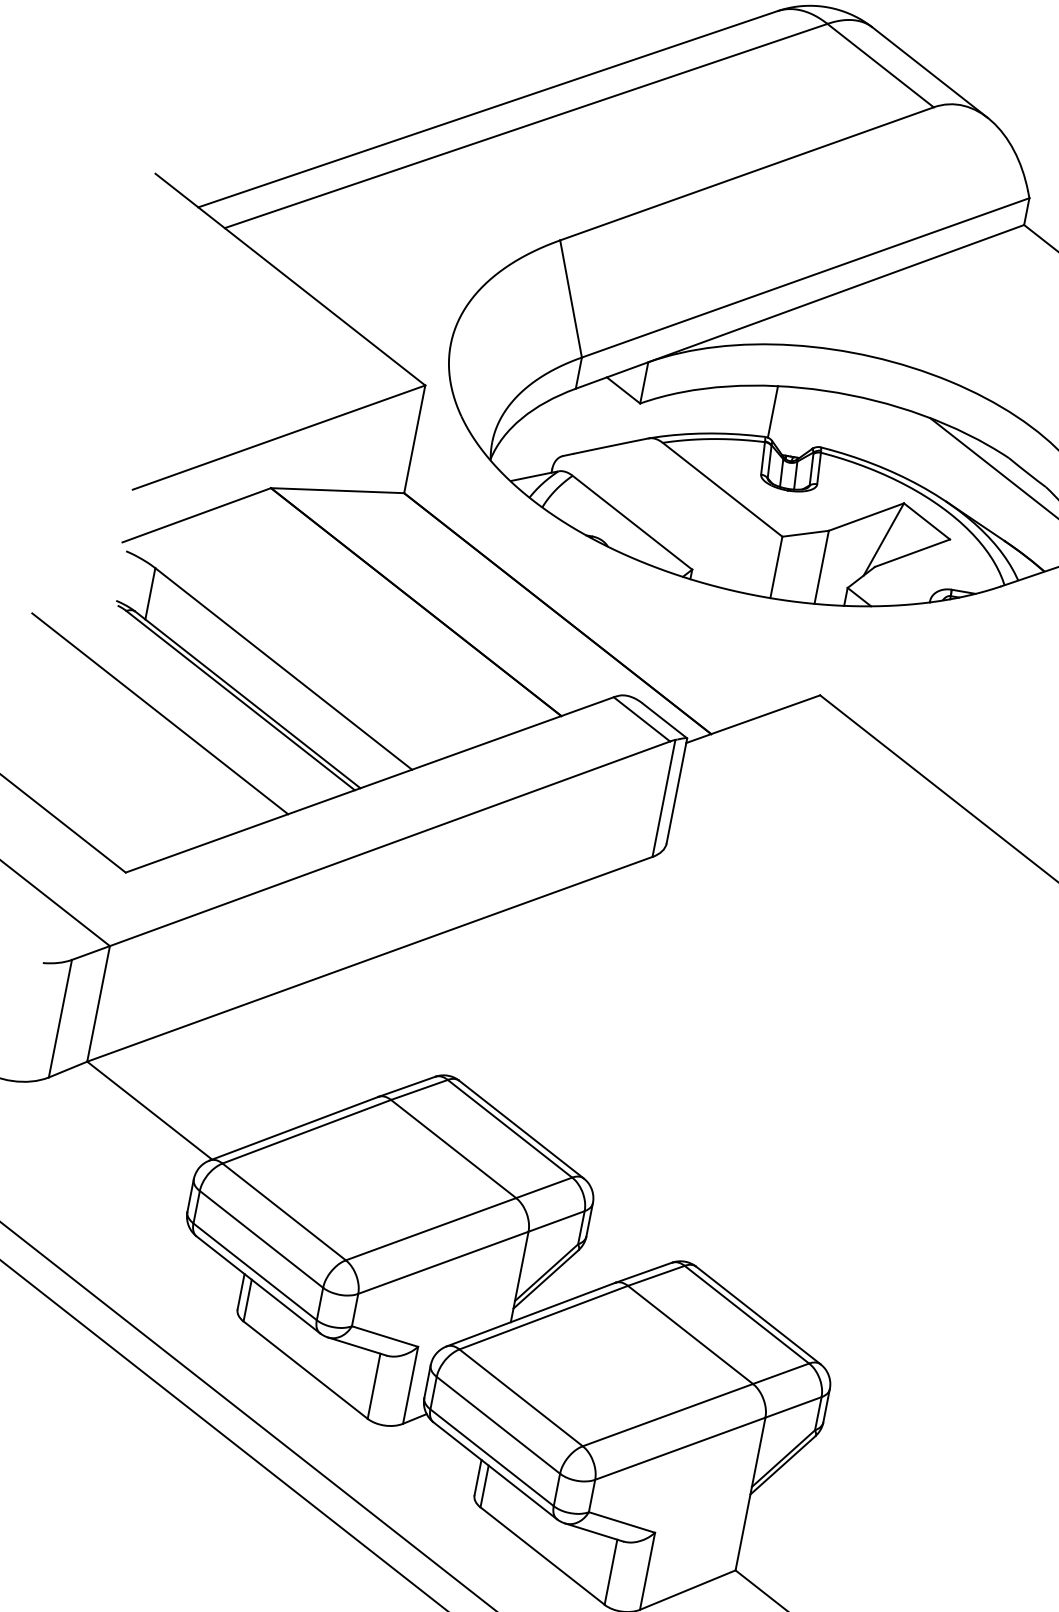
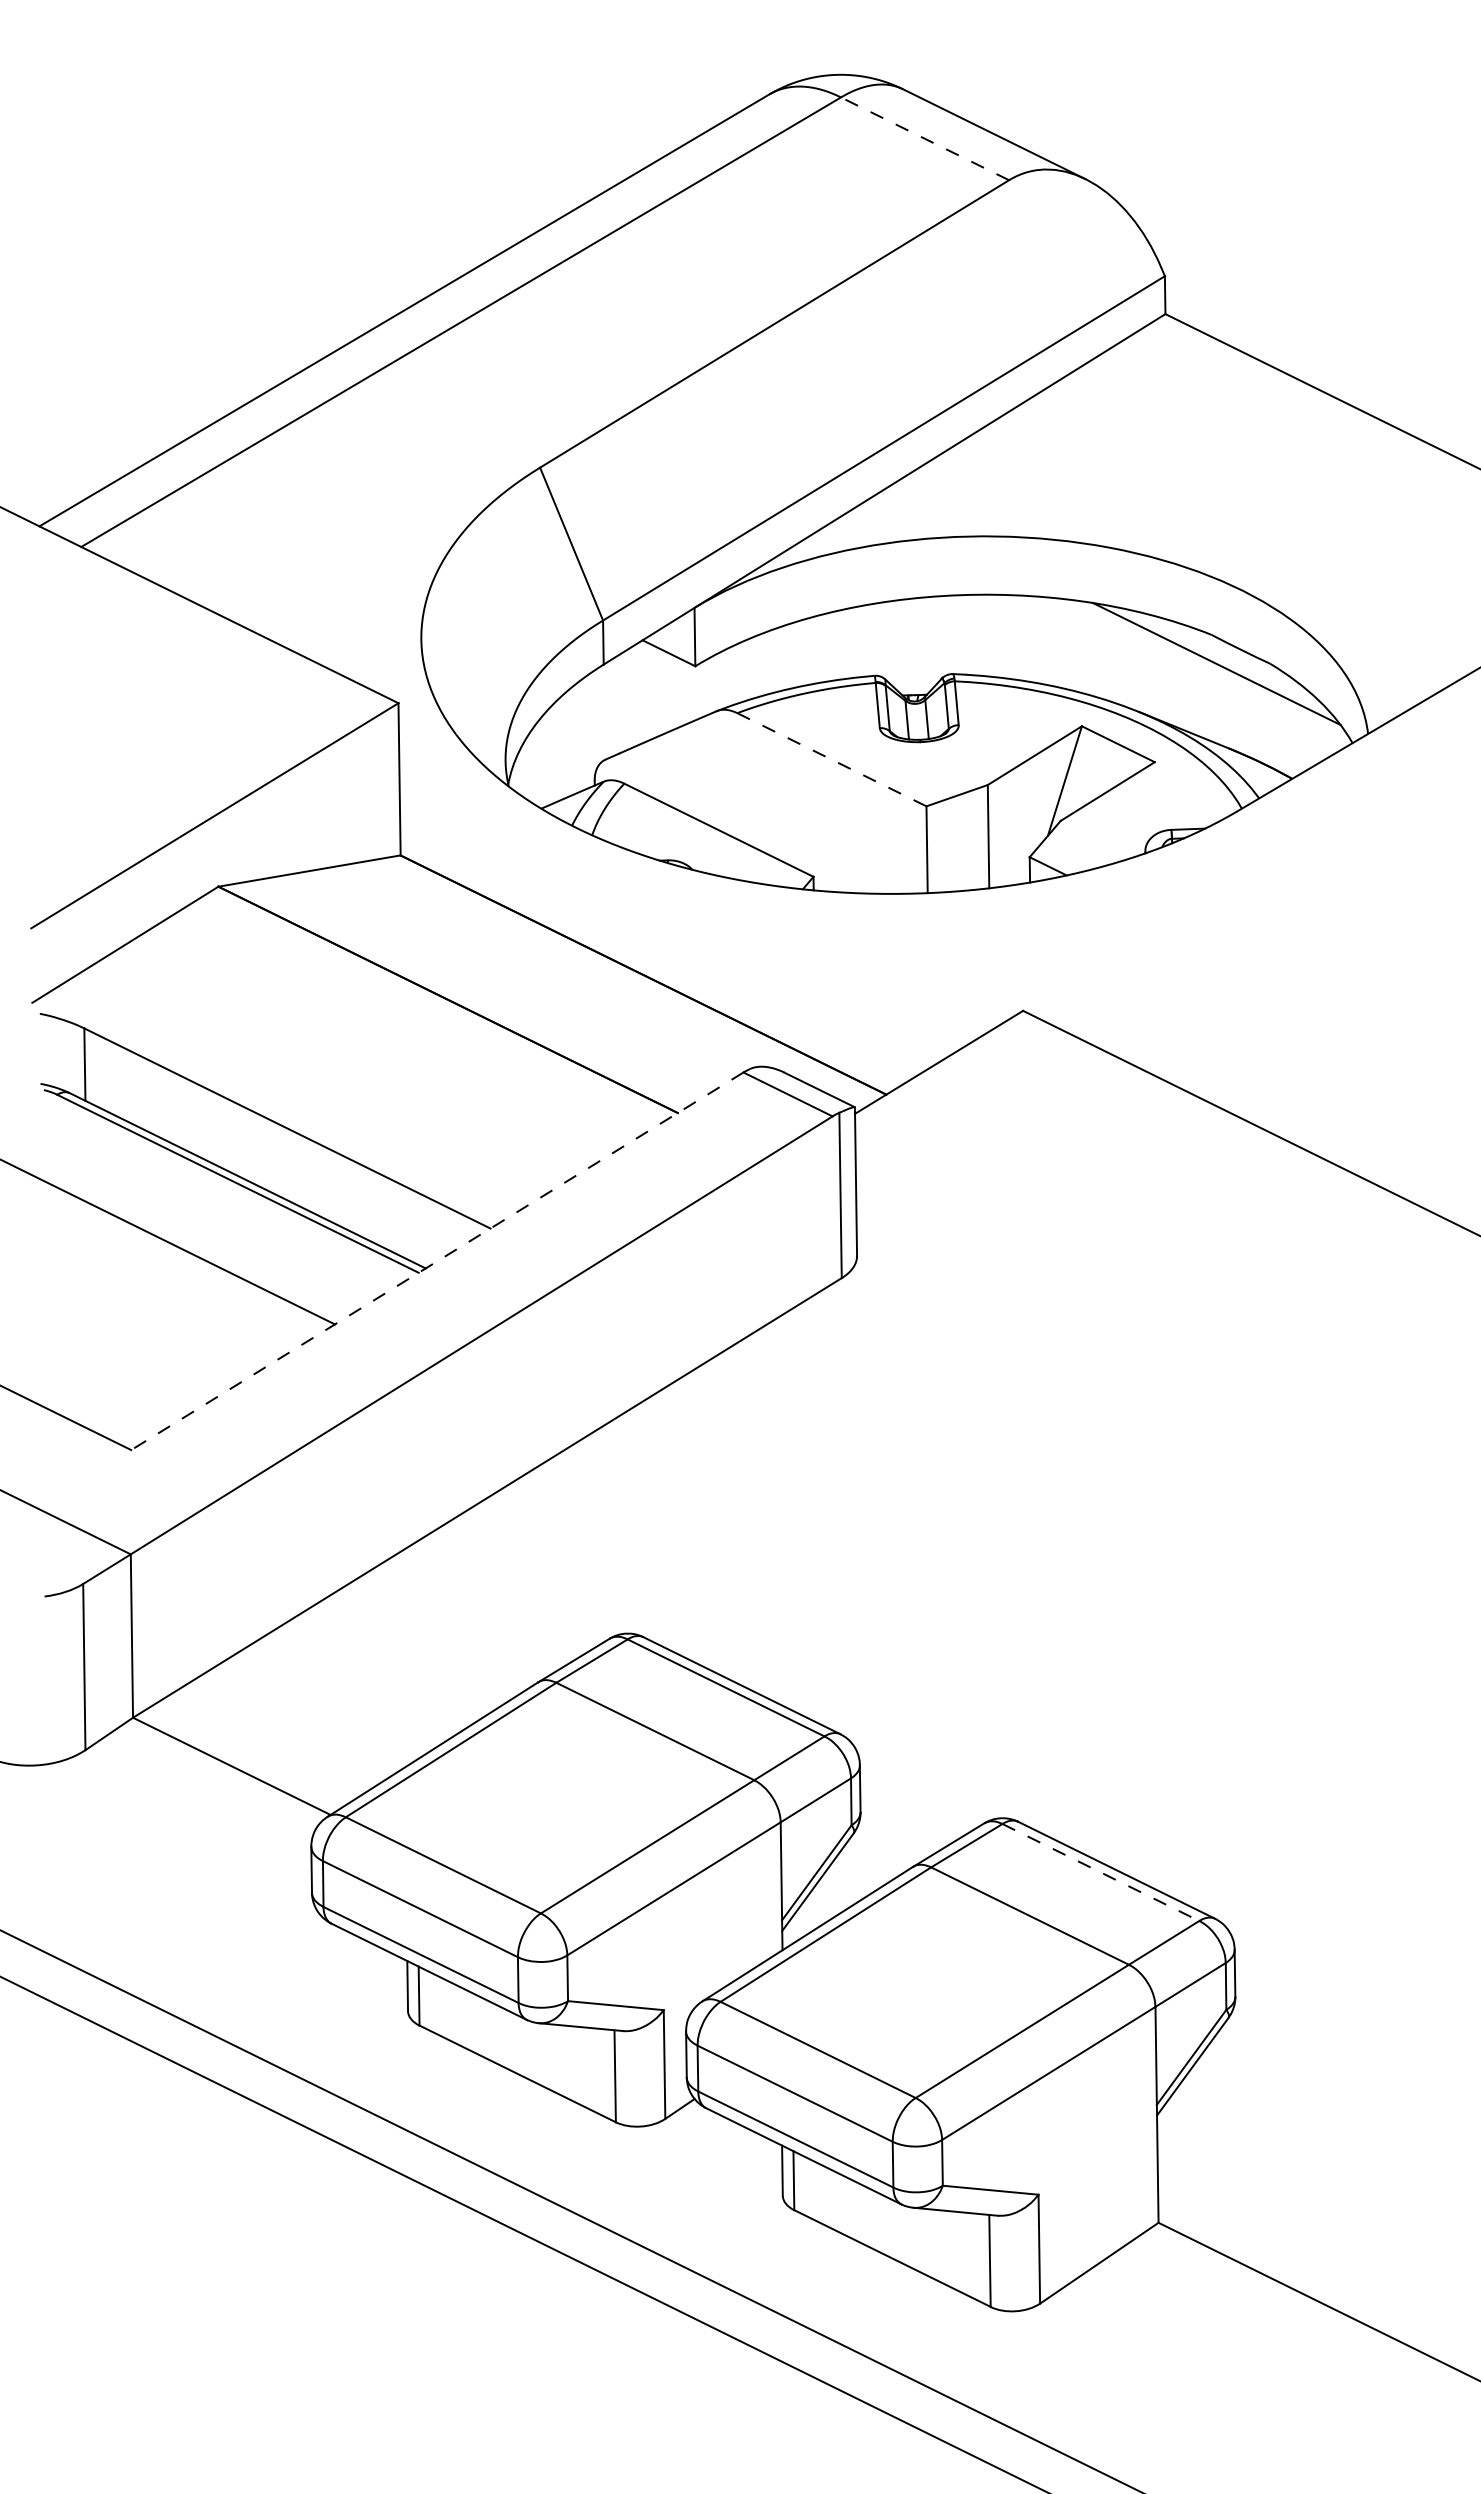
line: (881, 65) -> (925, 138), solid -> dashed
line: (772, 411) -> (877, 639), removed
line: (723, 489) -> (832, 759), solid -> dashed
line: (369, 785) -> (437, 1261), solid -> dashed
line: (746, 1314) -> (1100, 1872), solid -> dashed

